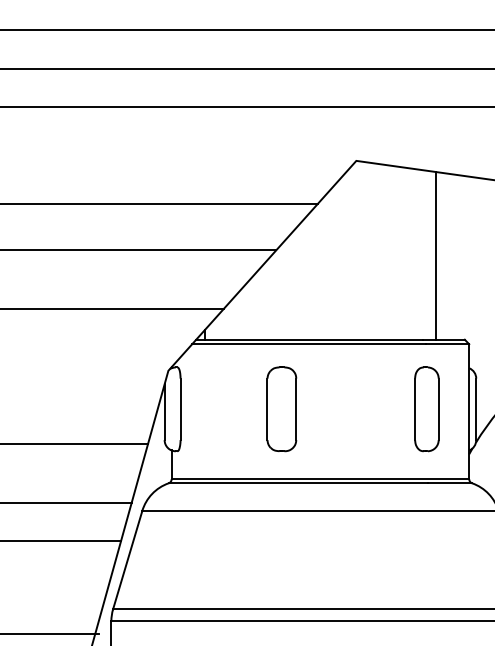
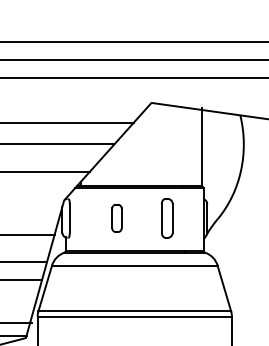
line: (435, 256) -> (201, 147), moved
part: (281, 409) -> (116, 218), size x0.7
part: (427, 409) -> (167, 218), moved

